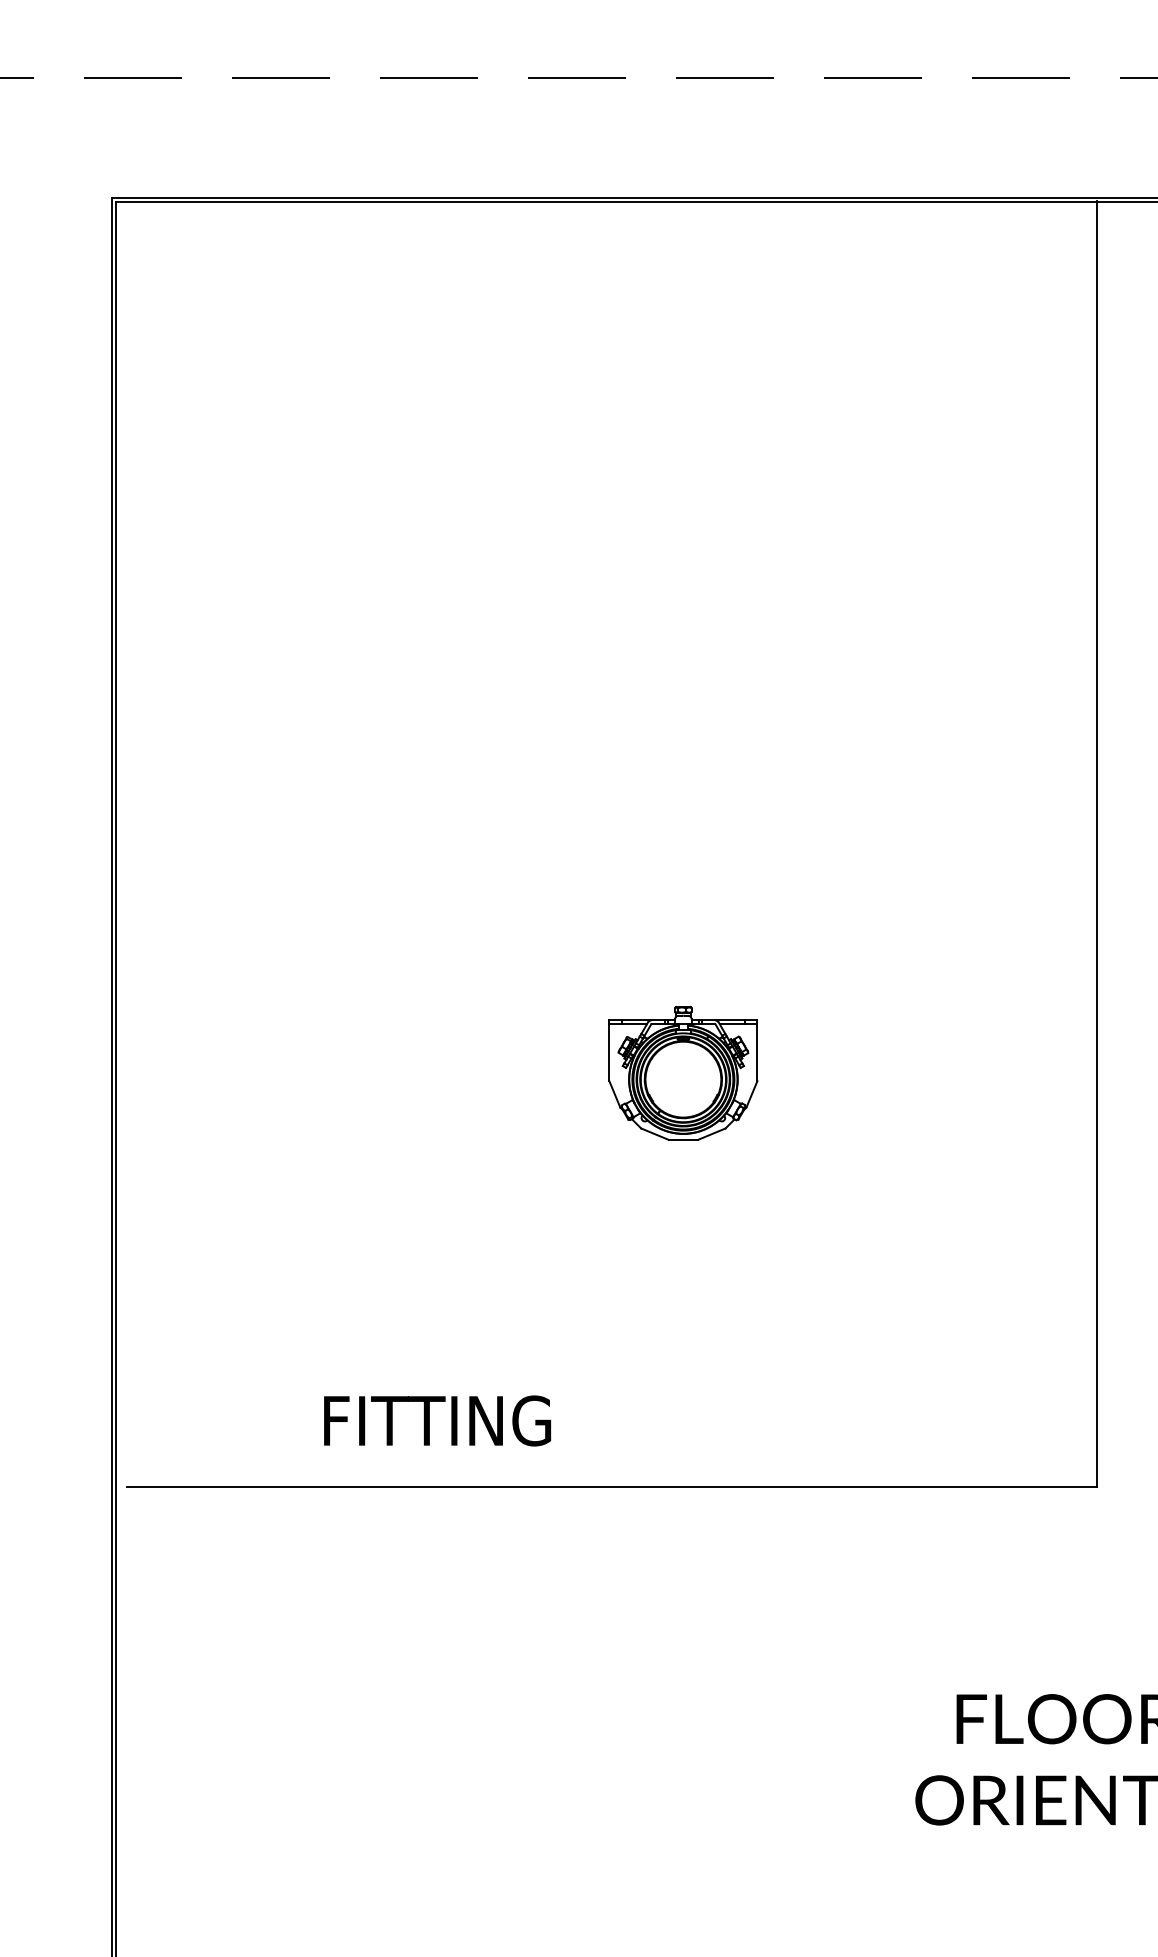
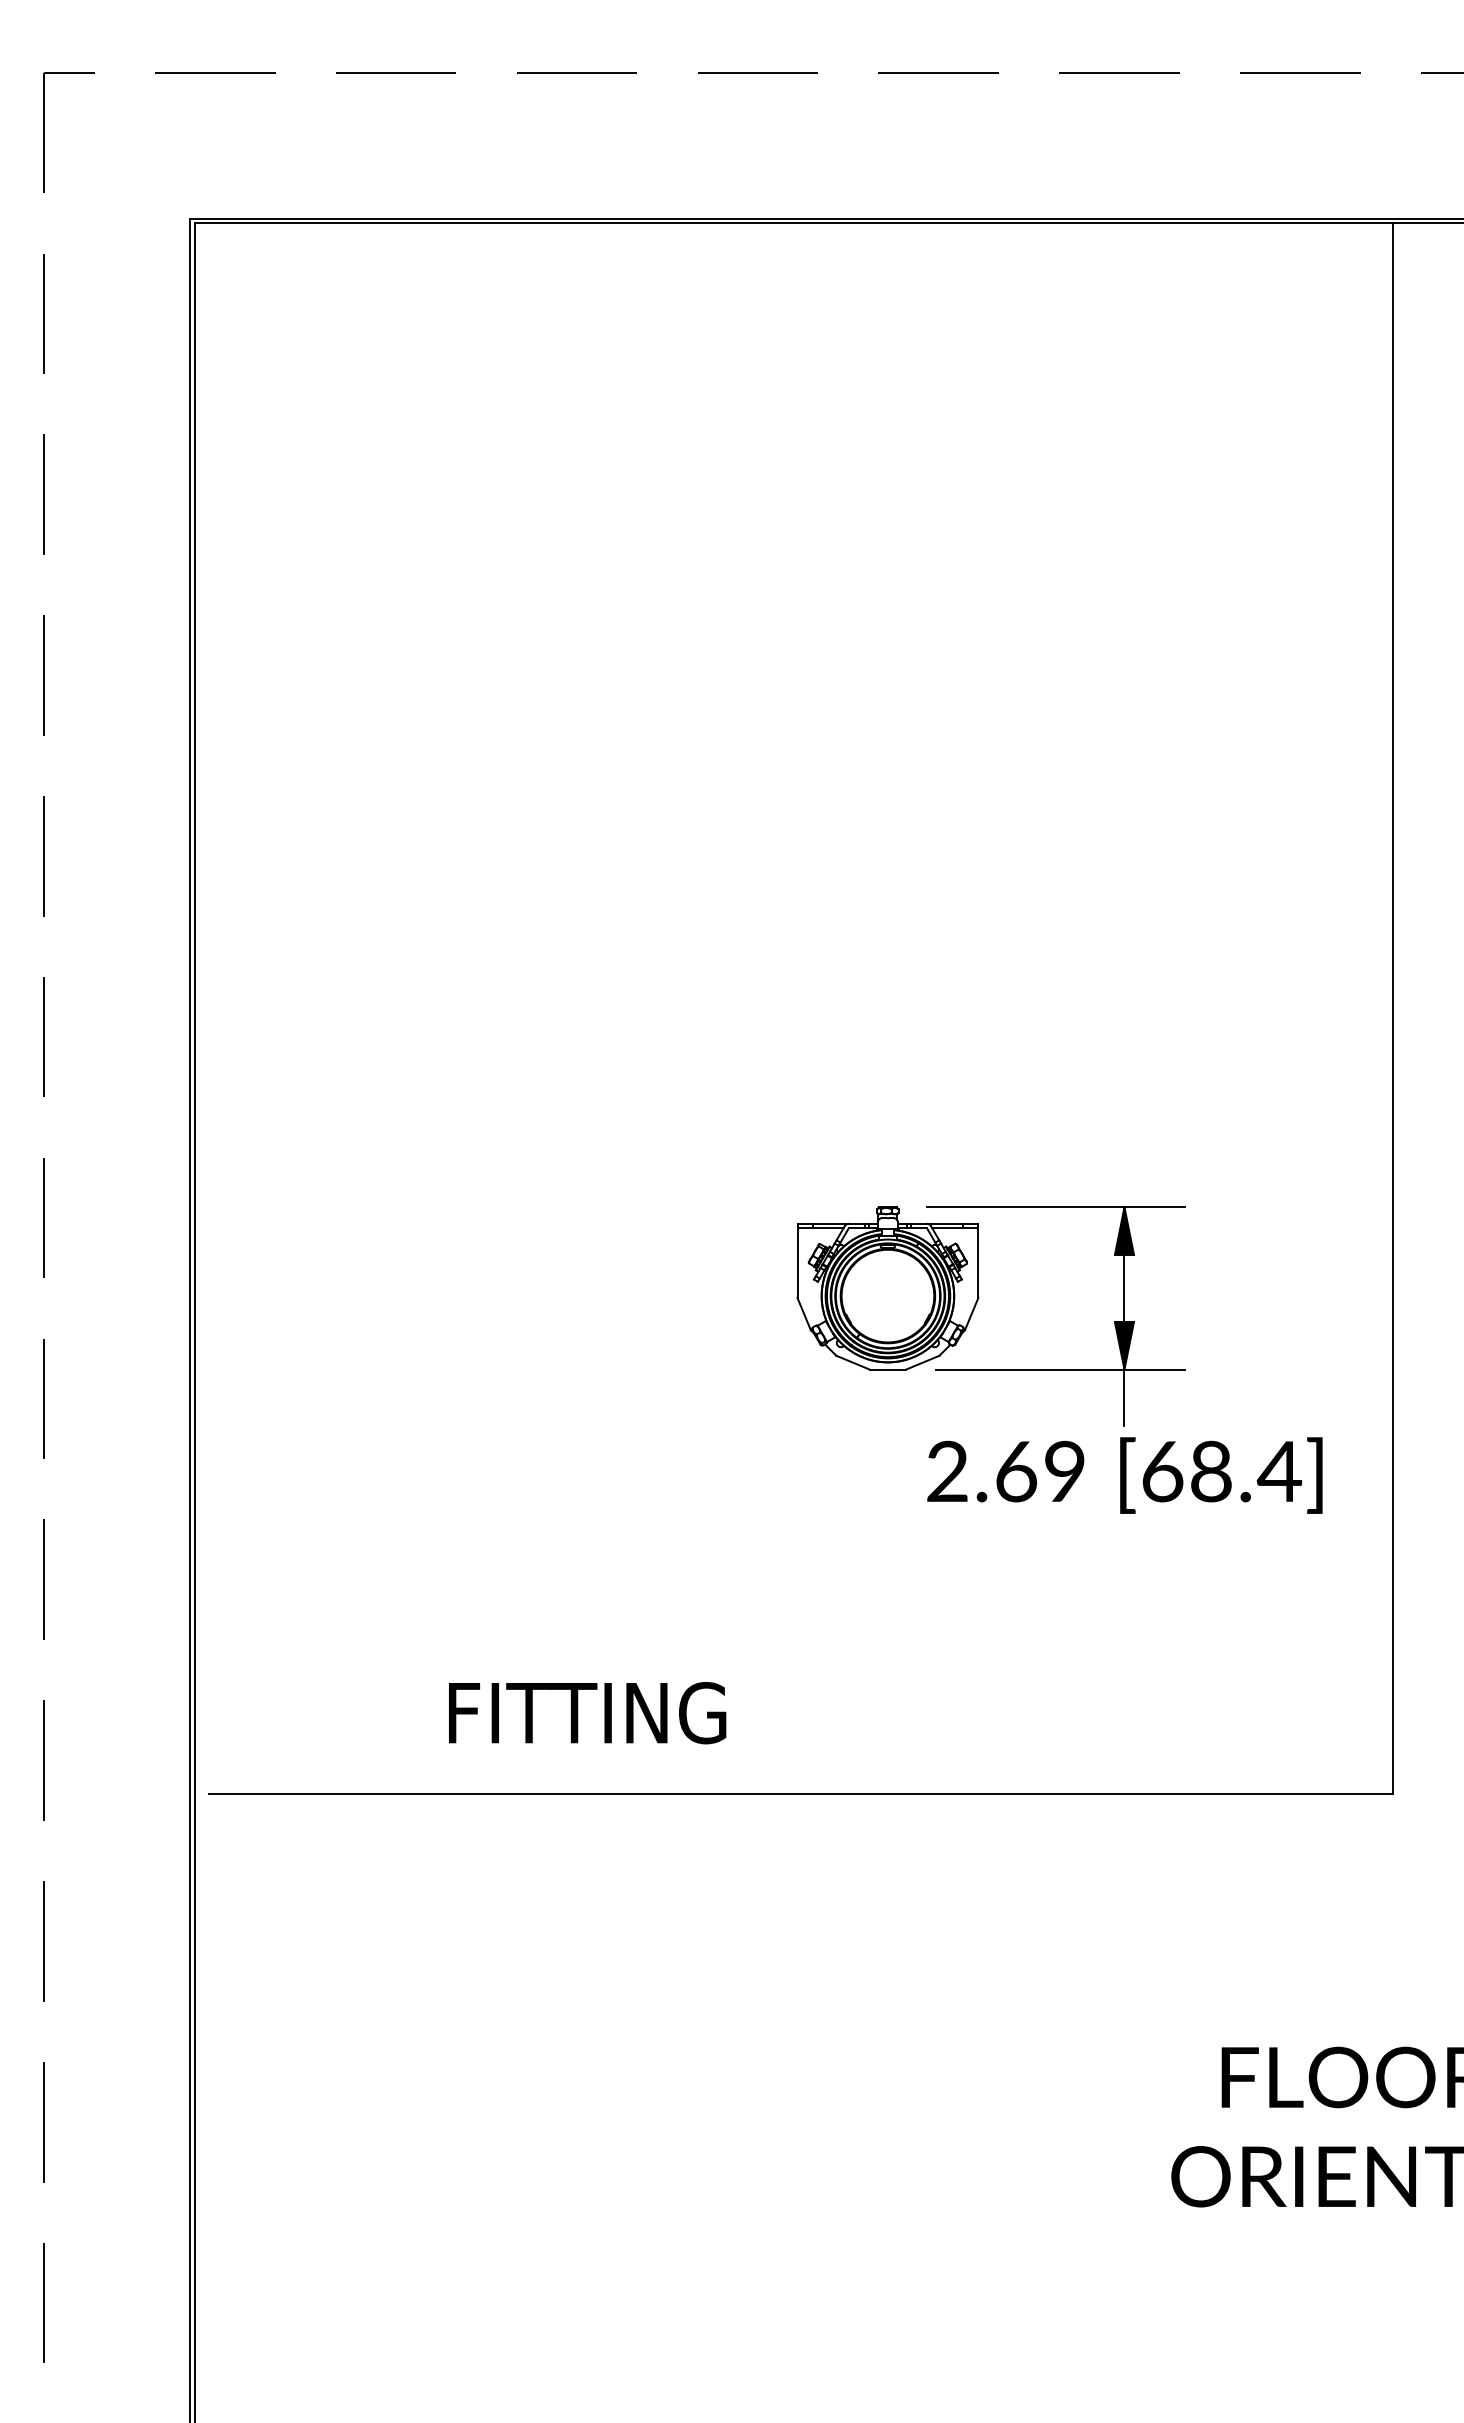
part: (877, 1131) -> (1124, 1359), added

